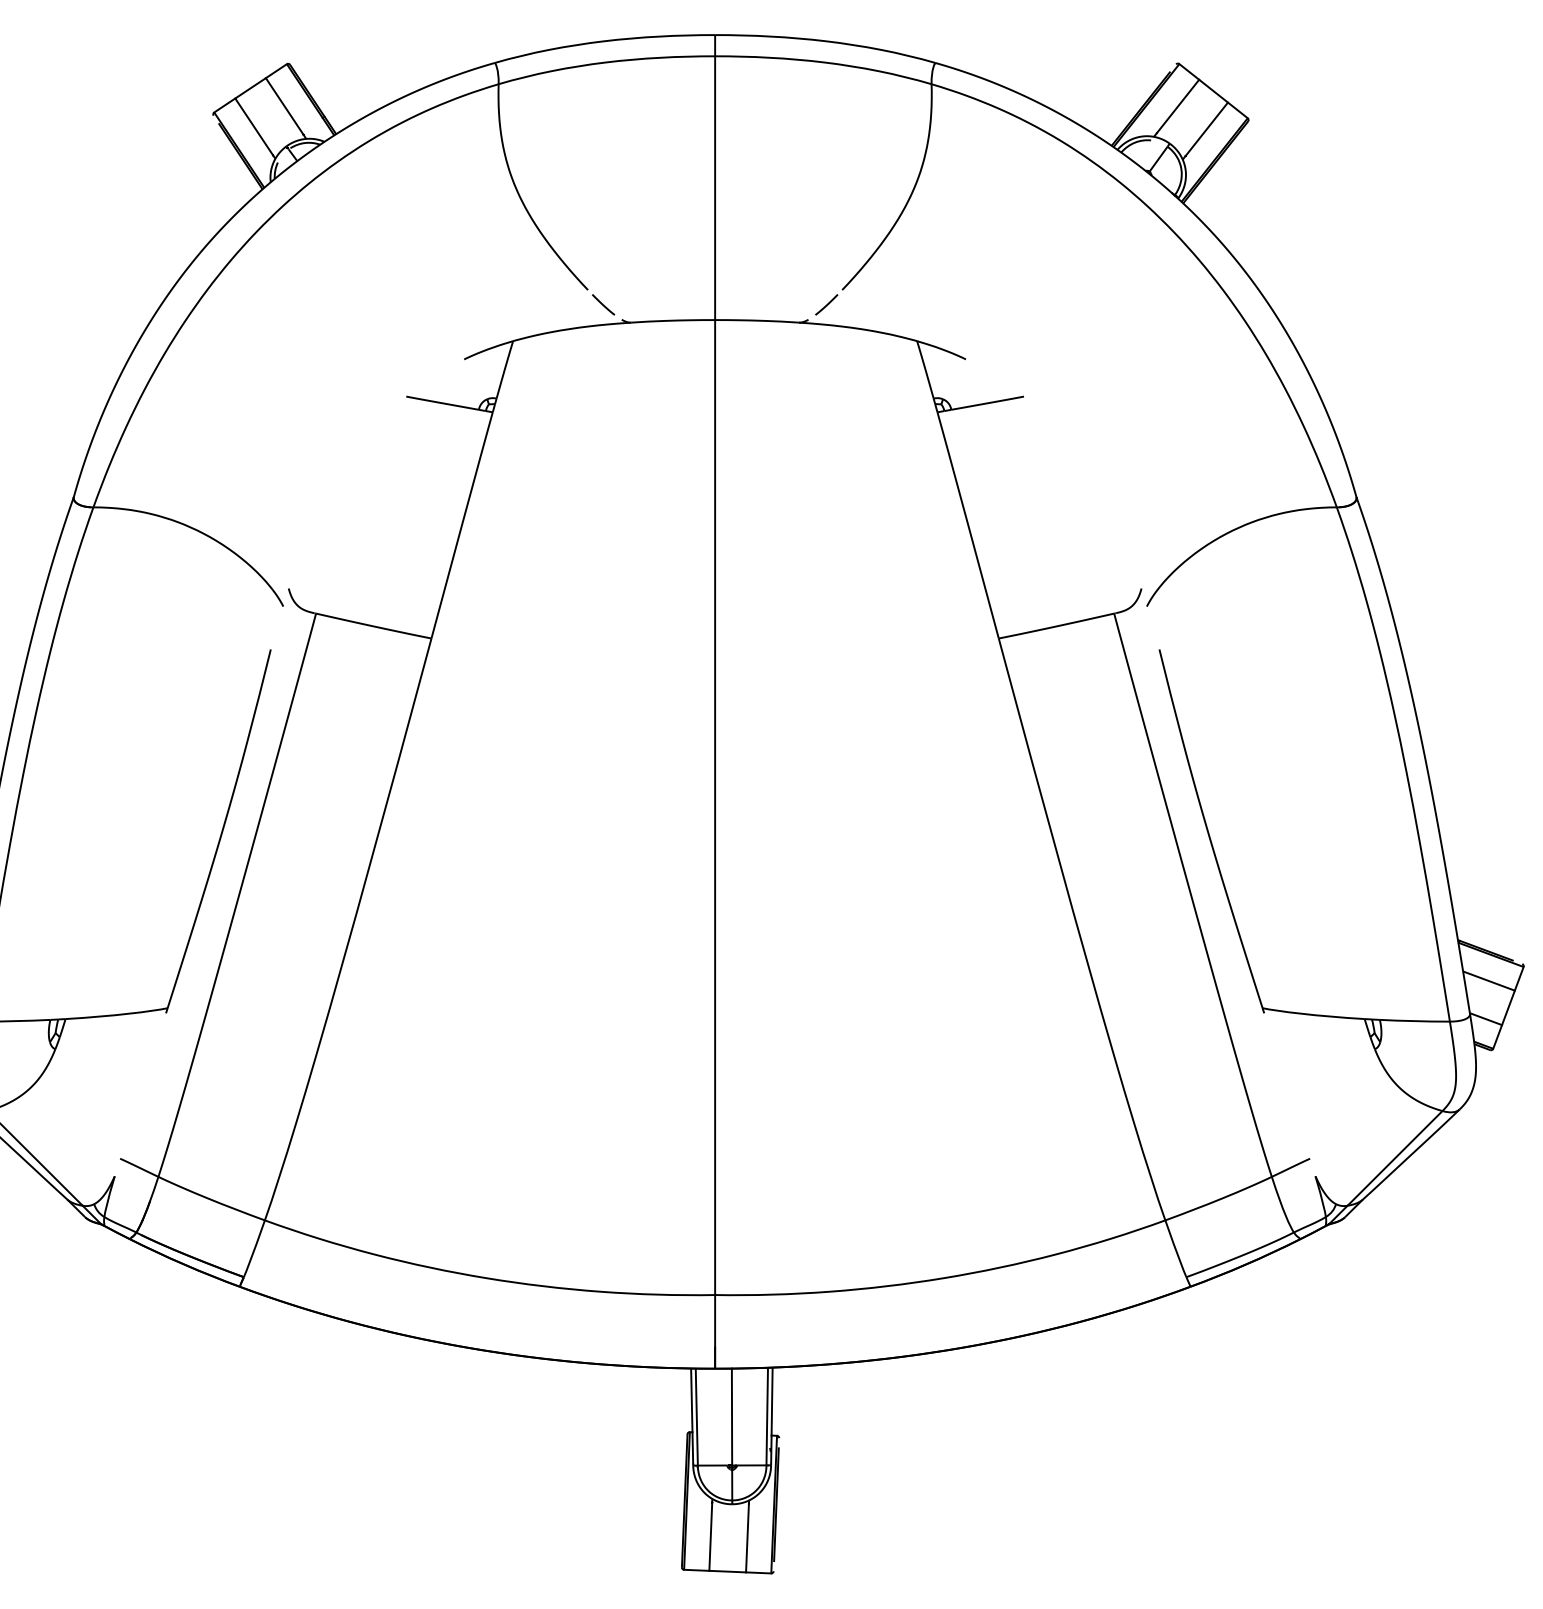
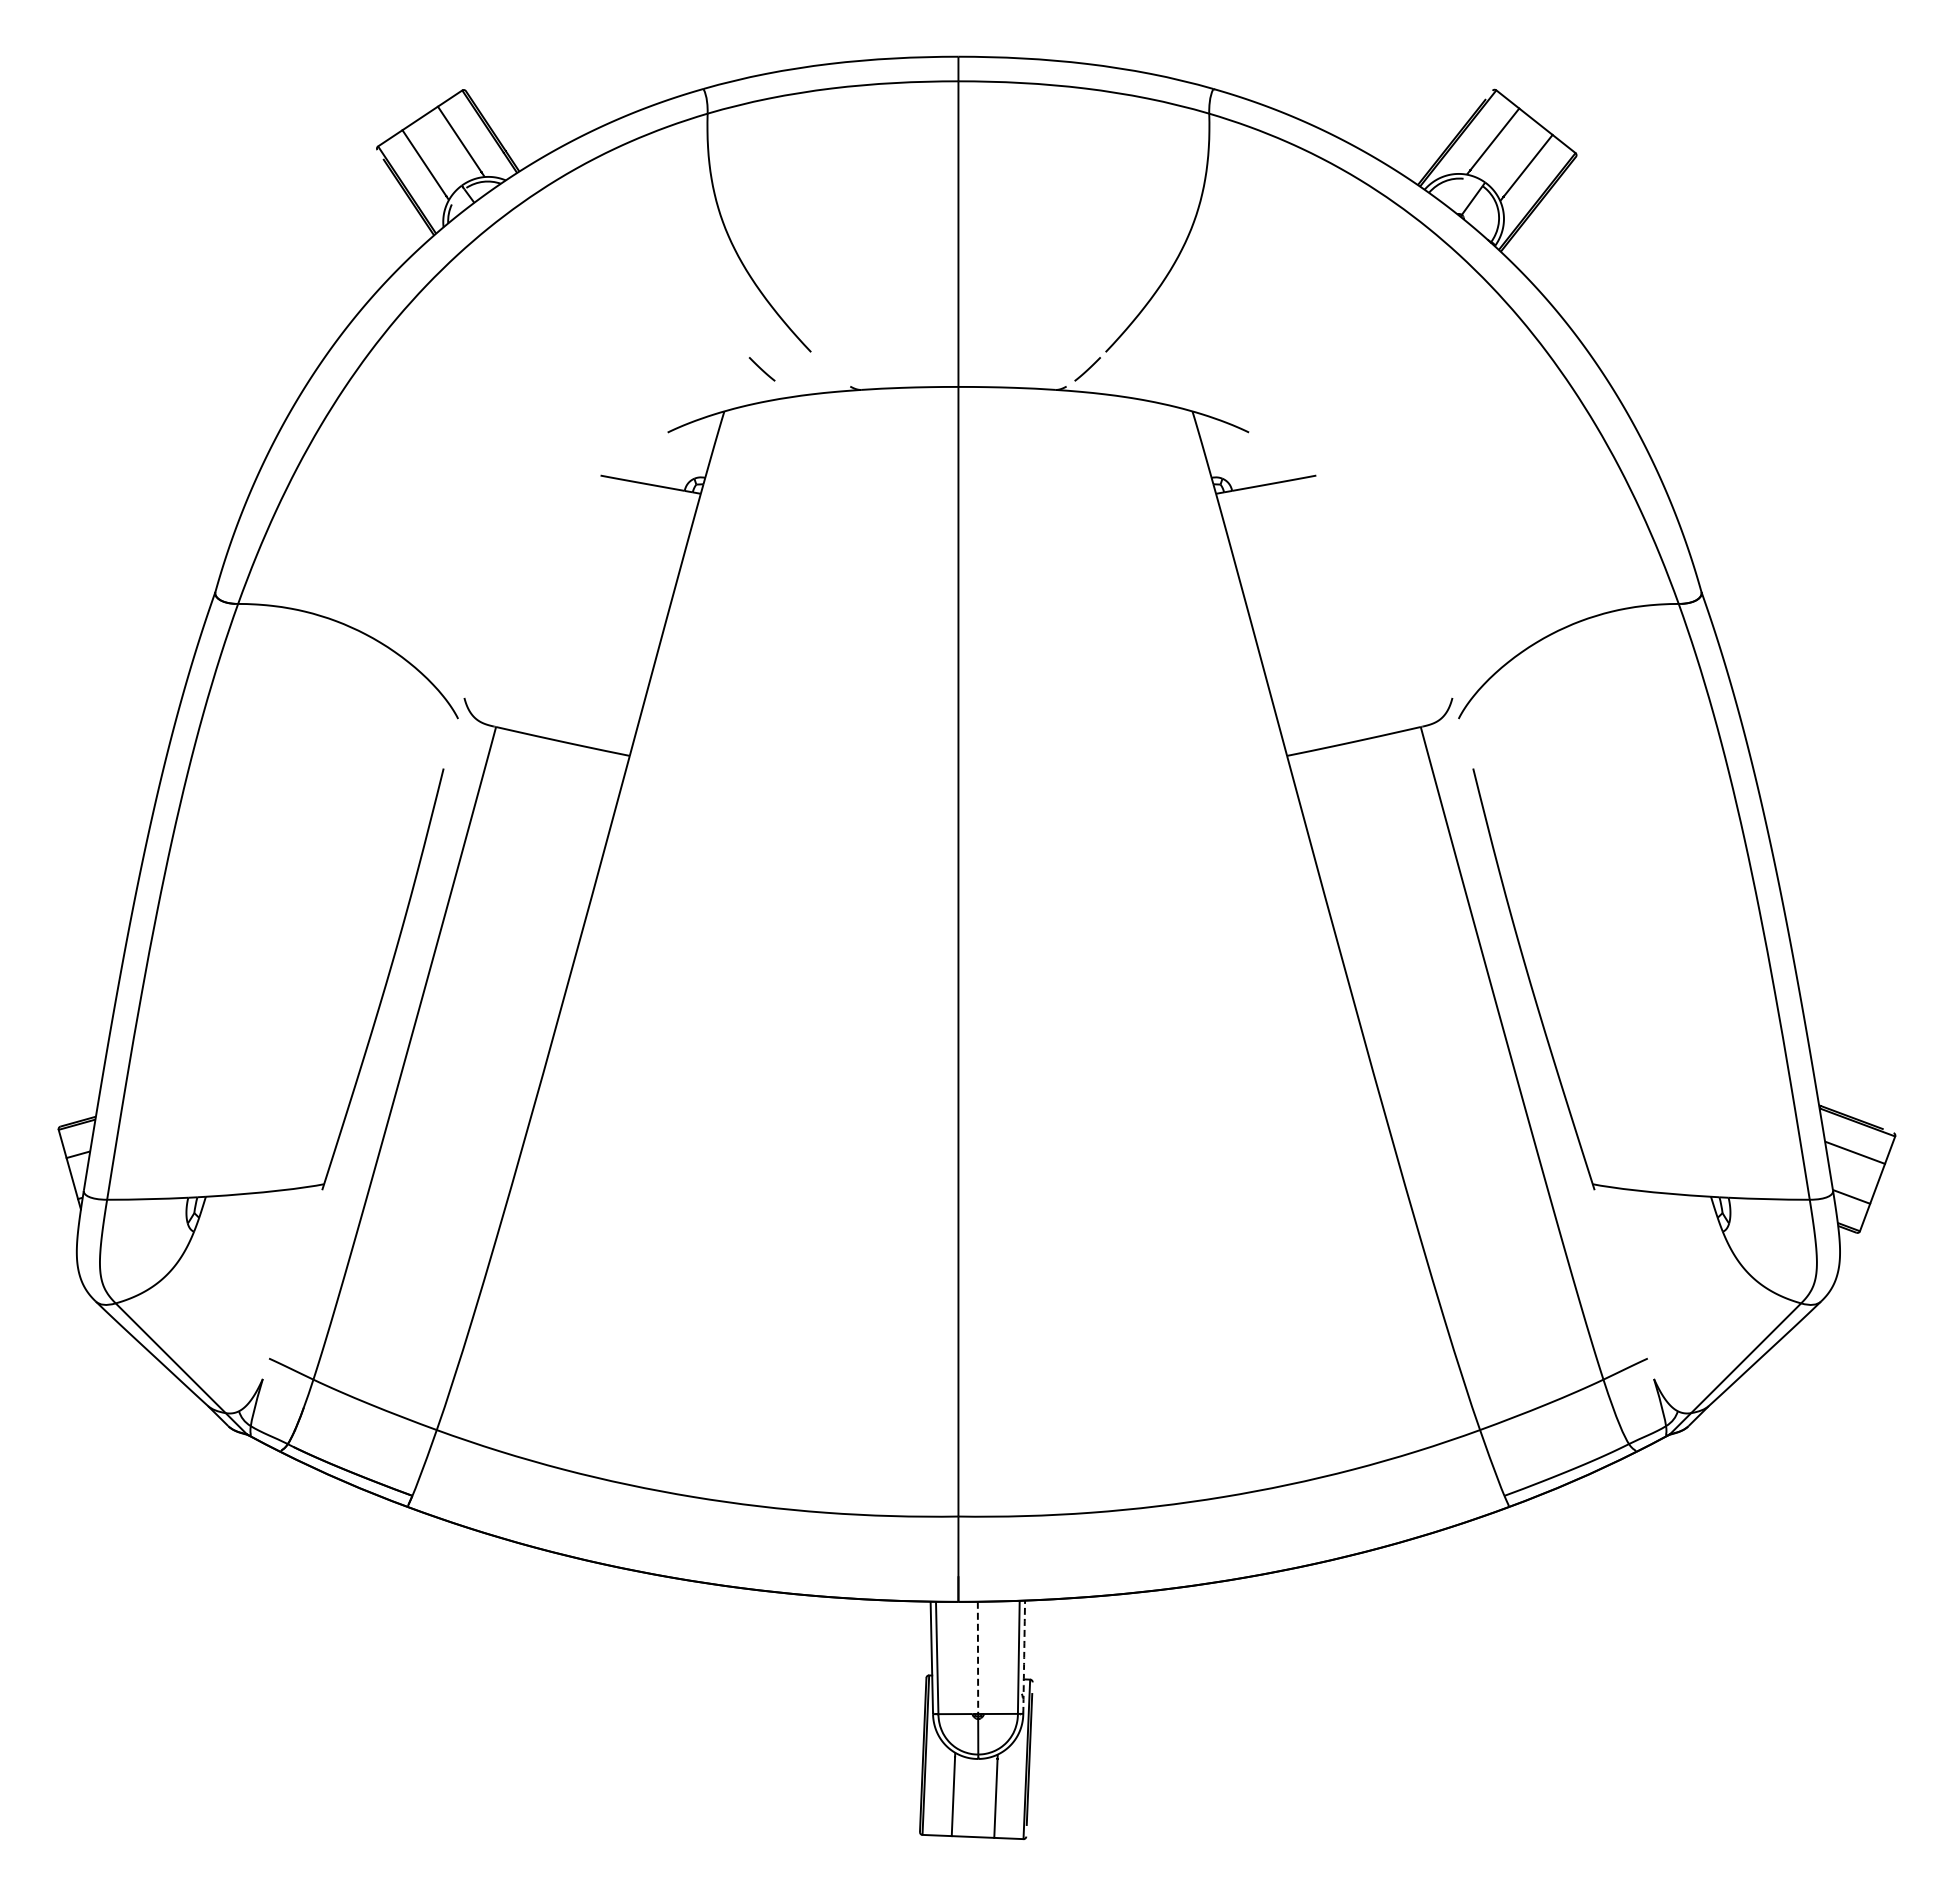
line: (602, 305) -> (761, 369), moved
arc: (772, 1416) -> (1024, 1657), solid -> dashed
line: (732, 1417) -> (978, 1658), solid -> dashed

